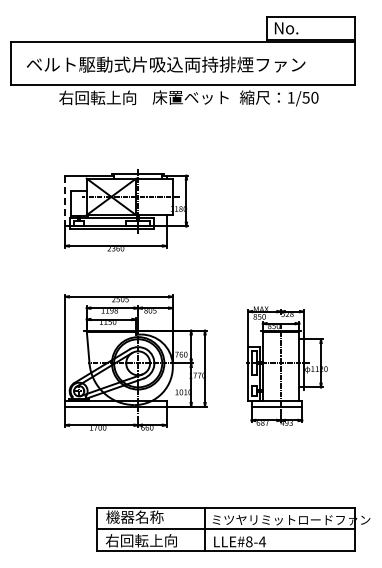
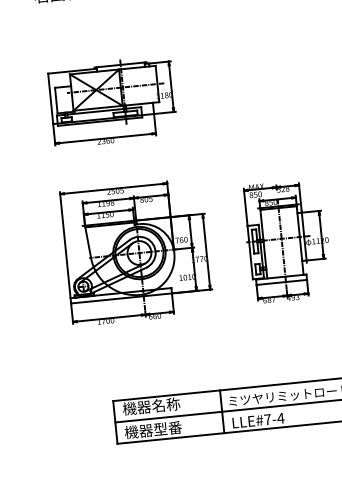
line: (65, 201) -> (51, 99), dashed -> solid
text: (141, 540) -> (160, 429), 右回転上向 -> 機器型番
text: (249, 541) -> (267, 419), LLE#8-4 -> LLE#7-4

